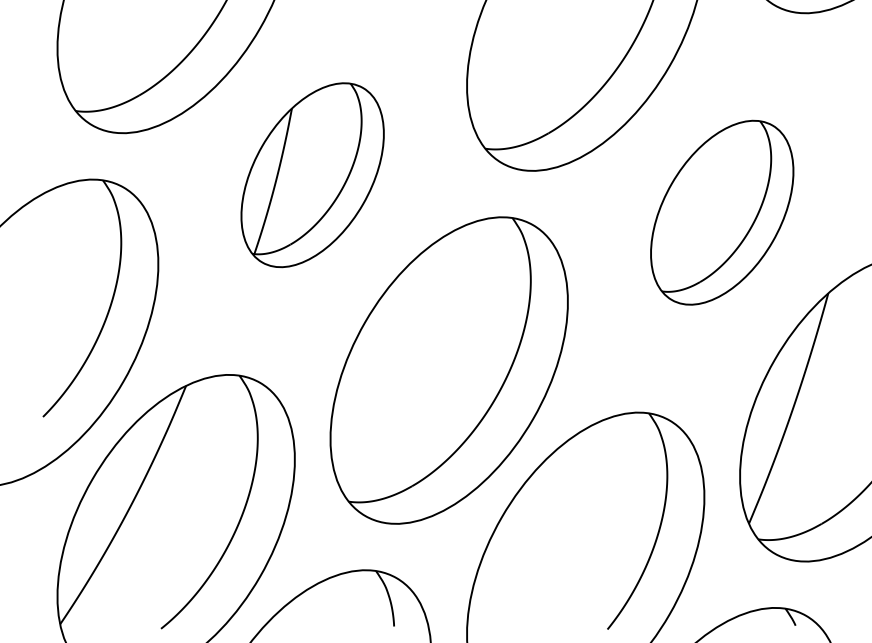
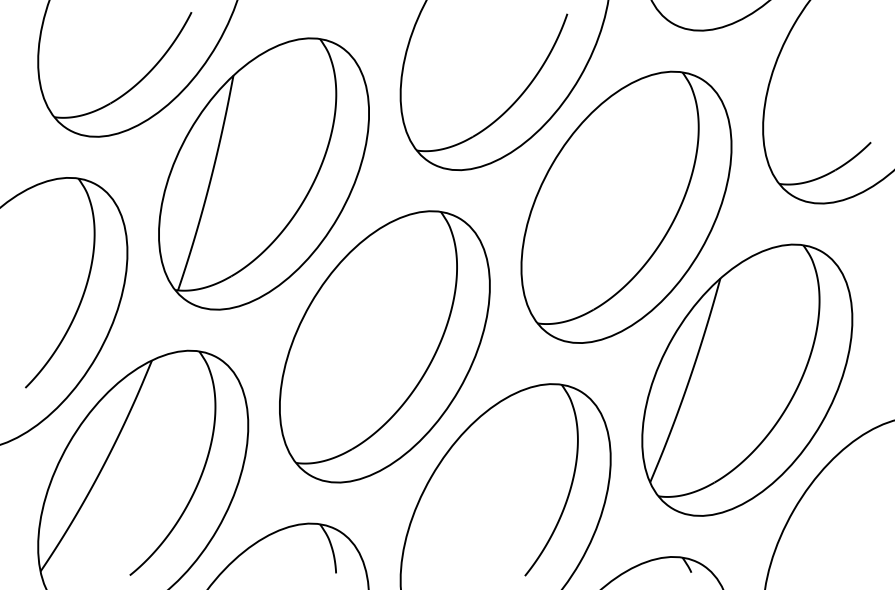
part: (312, 174) -> (263, 173), size x1.67
part: (722, 211) -> (626, 206), size x1.67

